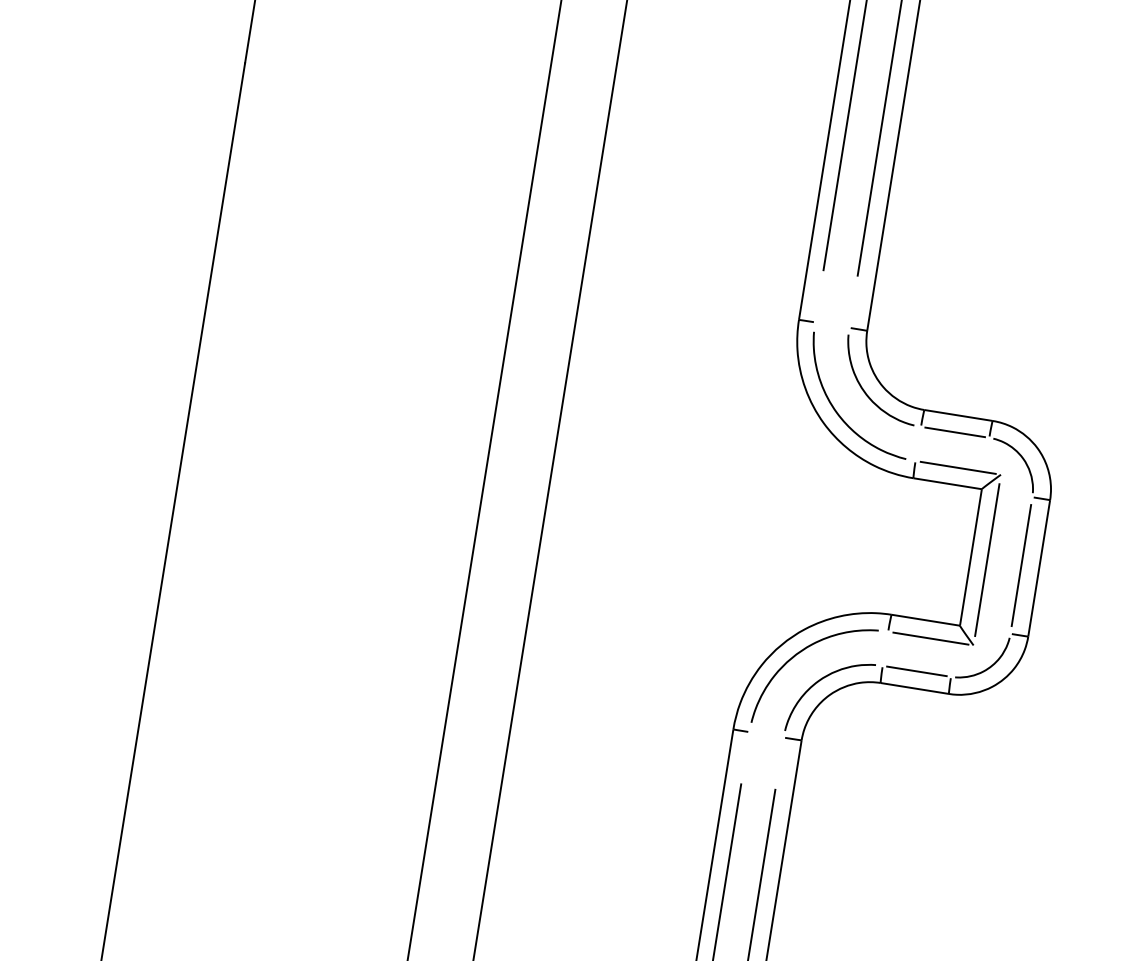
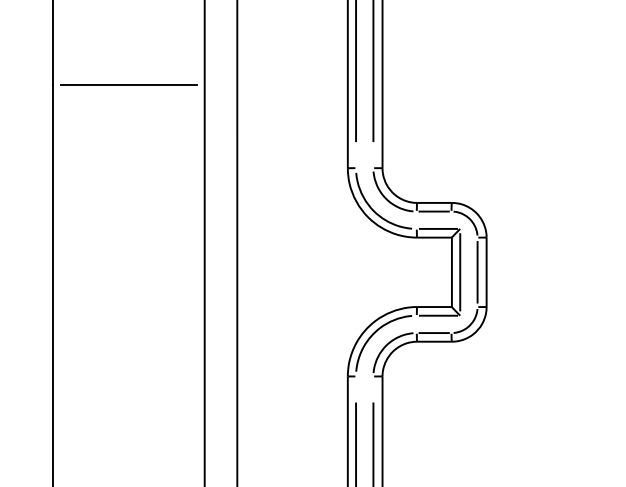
line: (393, 88) -> (128, 85), added

